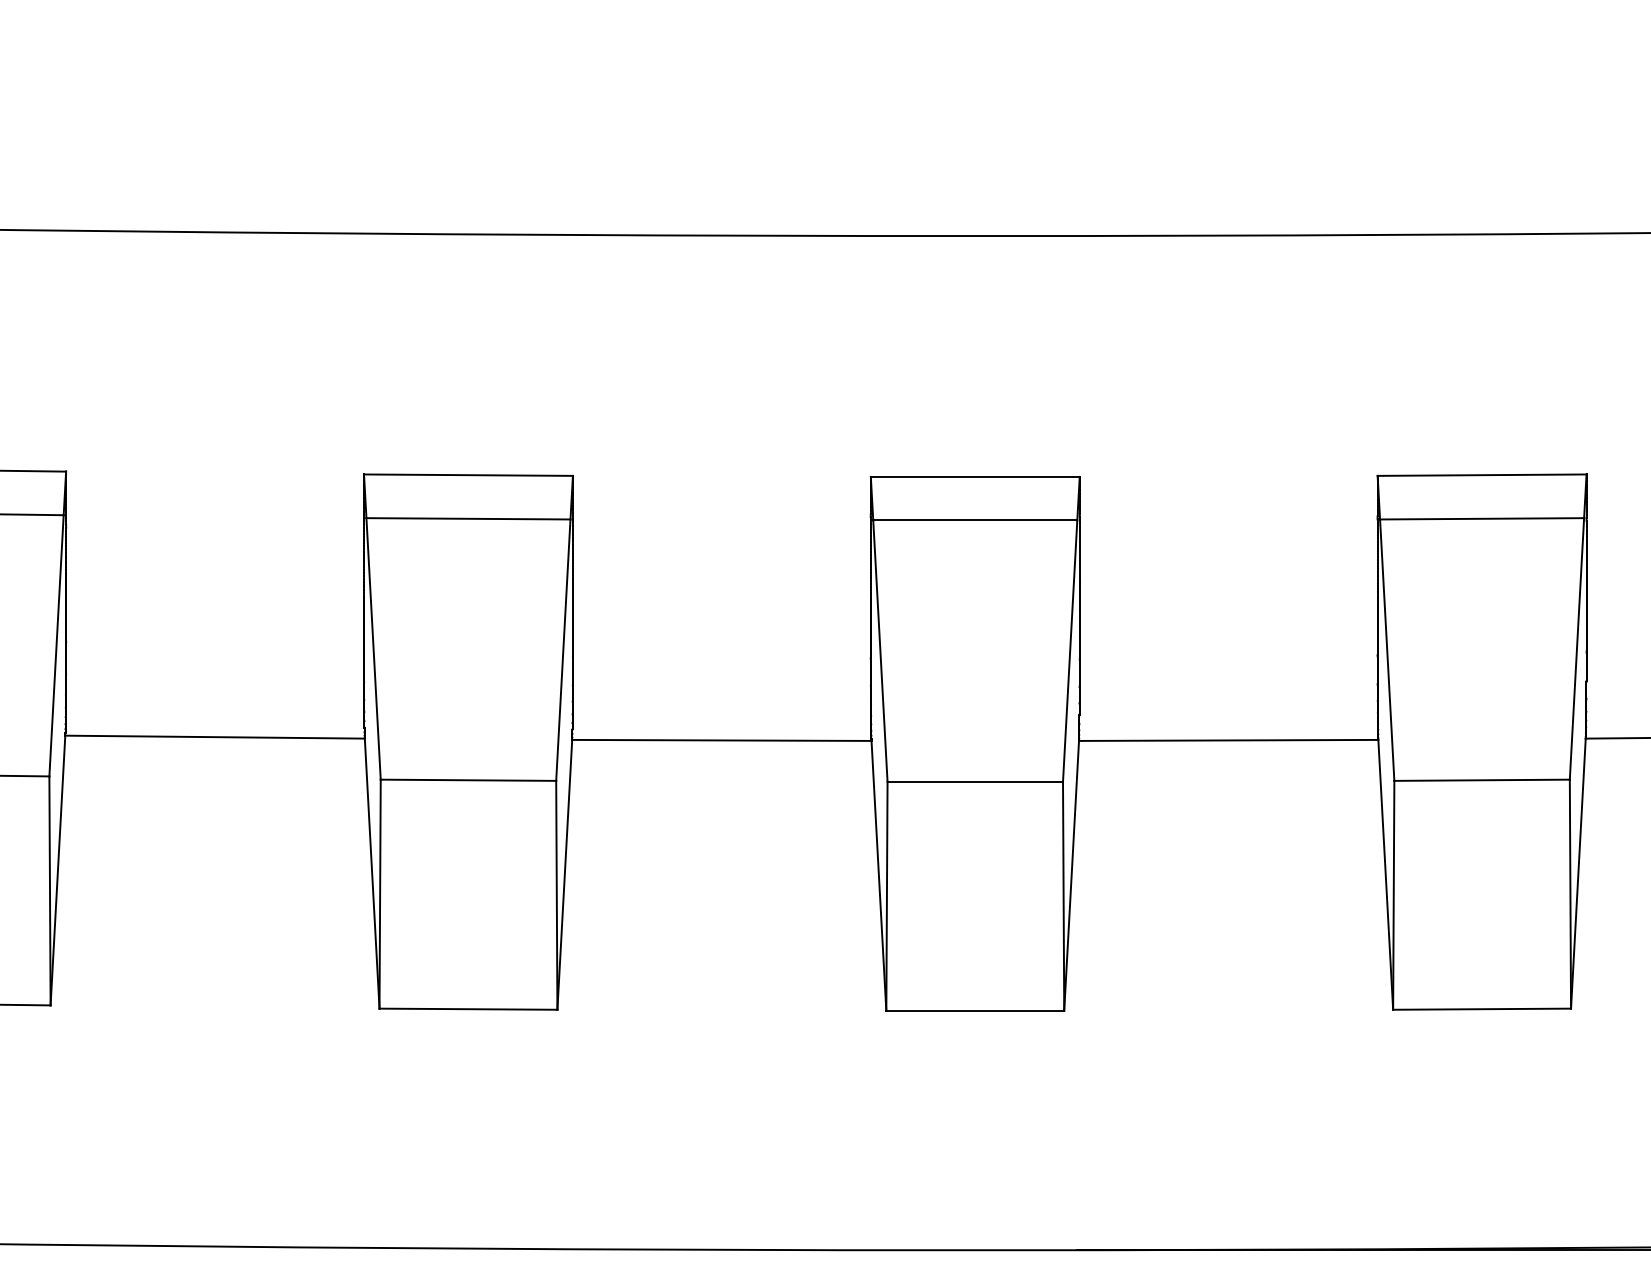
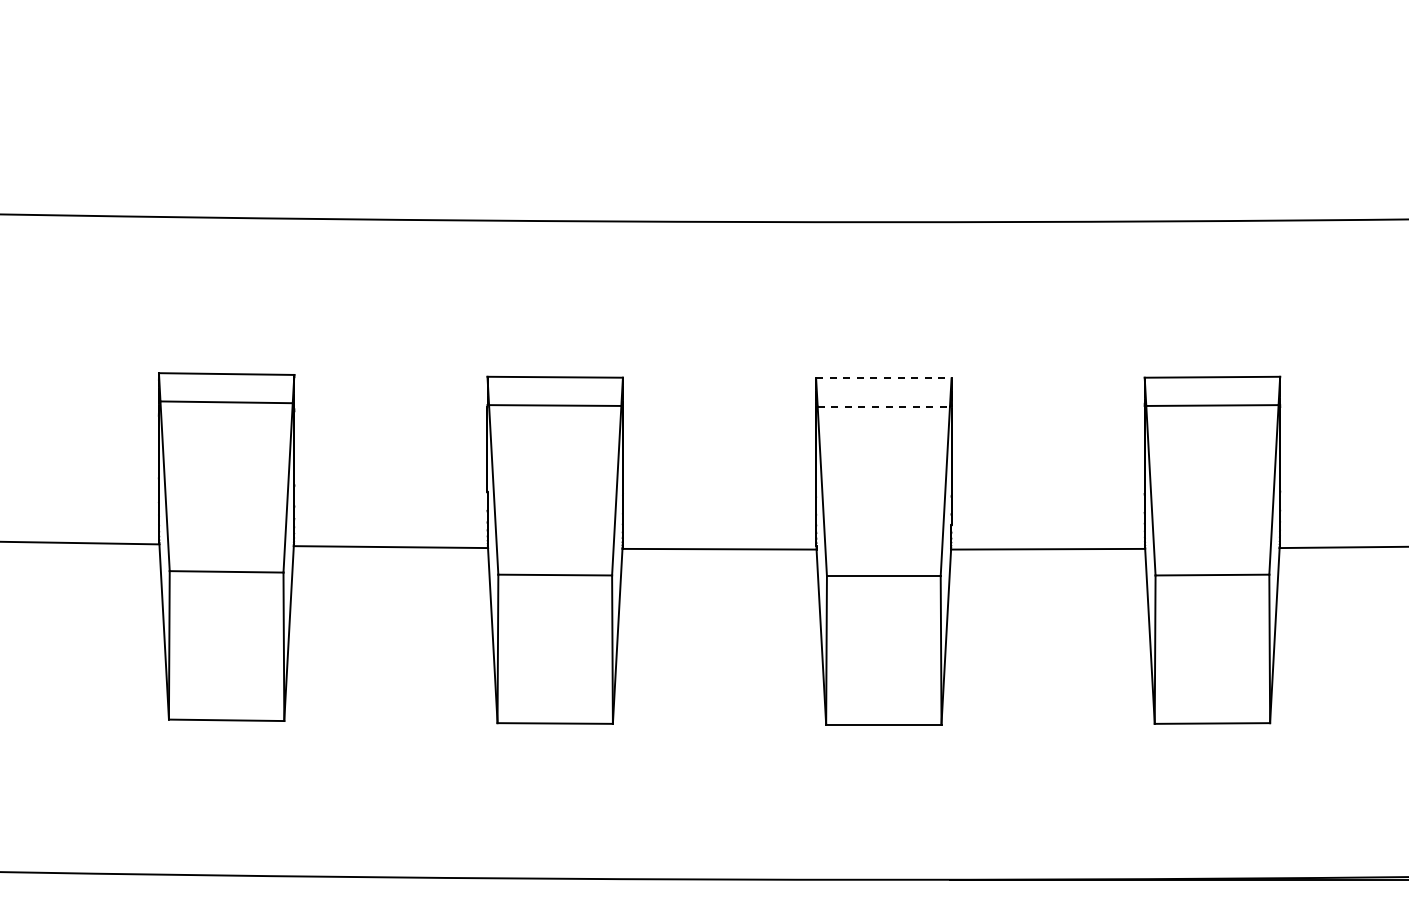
line: (974, 477) -> (883, 378), solid -> dashed
line: (976, 520) -> (884, 406), solid -> dashed

